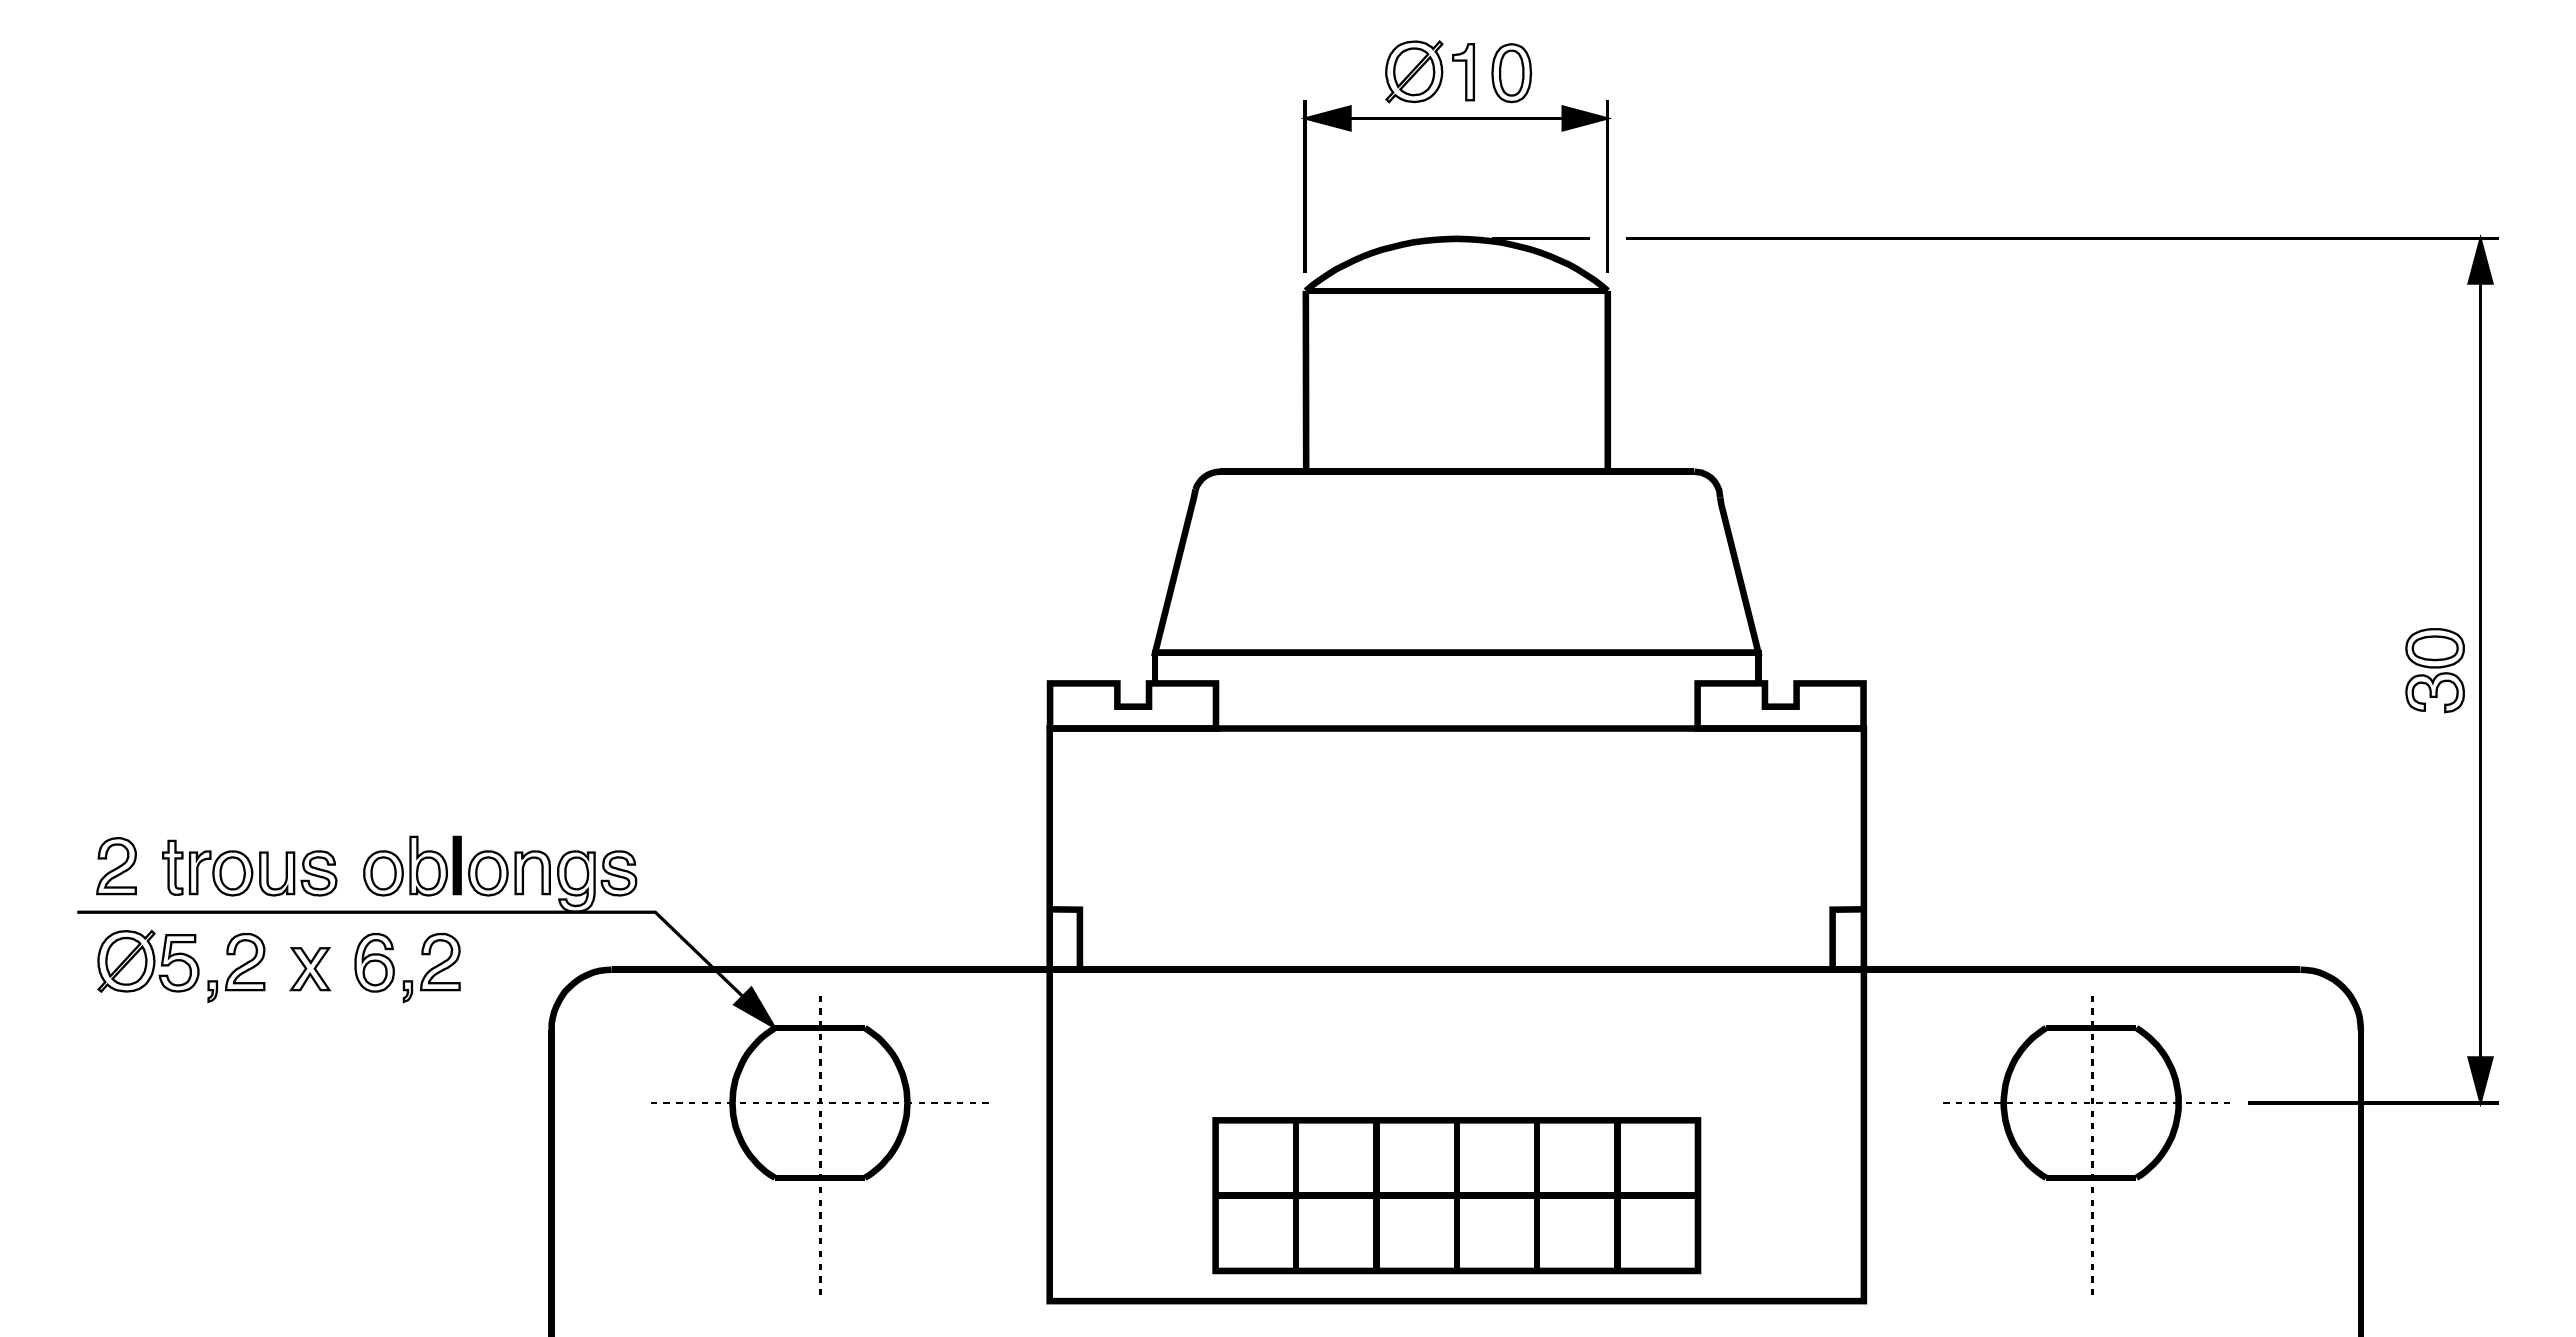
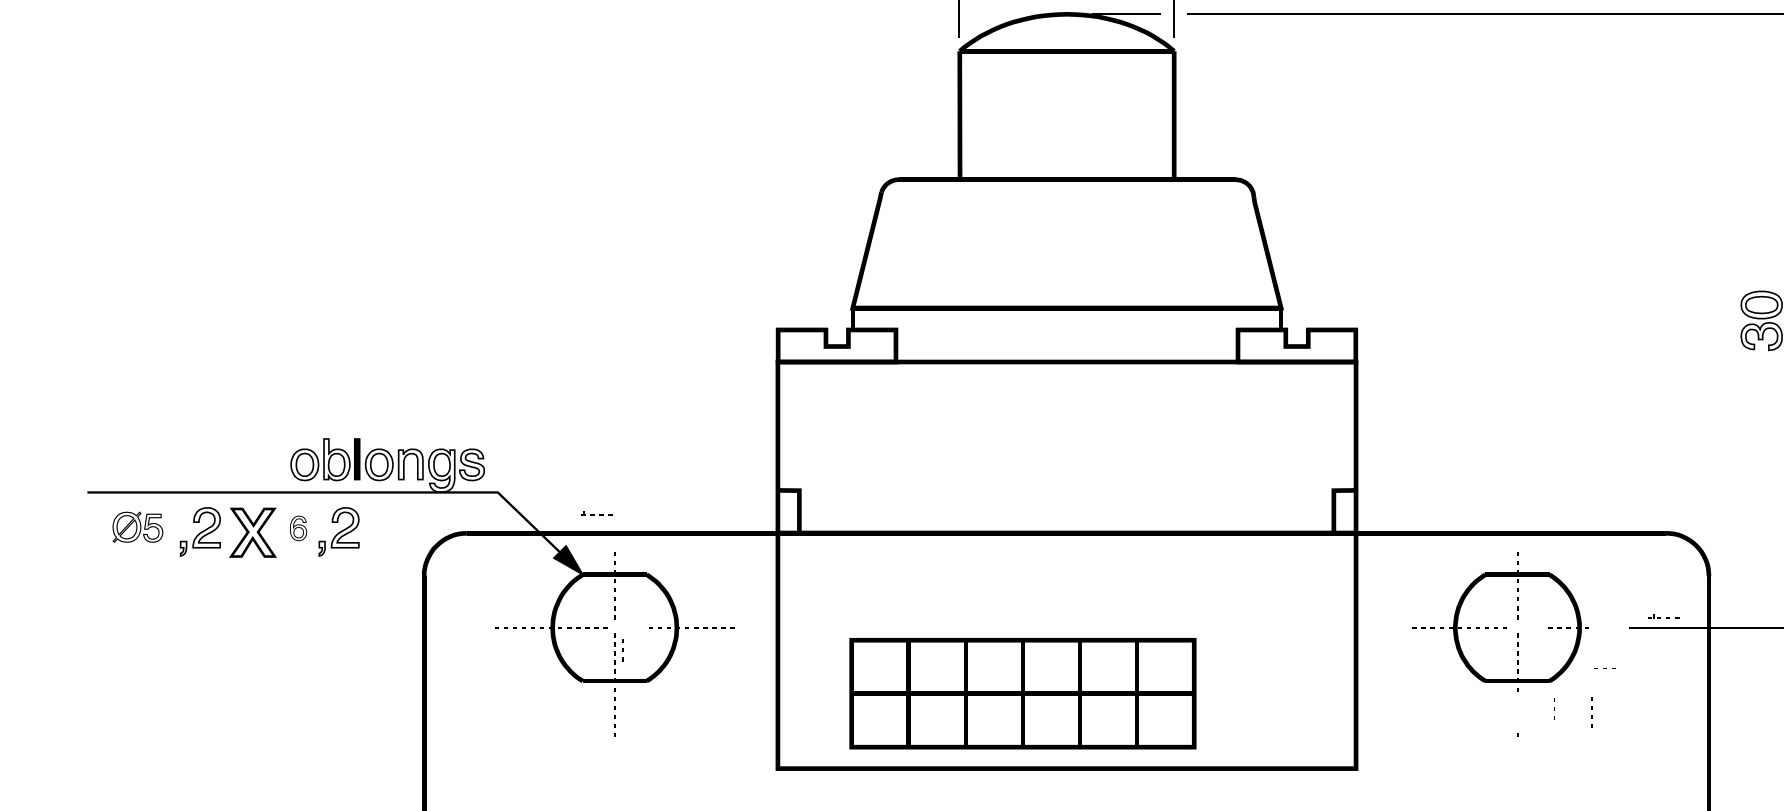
part: (116, 866) -> (115, 459), removed
part: (249, 867) -> (209, 460), removed
part: (148, 960) -> (137, 526), size x0.7
part: (374, 962) -> (298, 528), size x0.6
part: (309, 969) -> (252, 533), size x1.6
part: (838, 1100) -> (596, 513), moved
part: (2105, 1100) -> (1663, 616), moved
line: (2214, 1102) -> (1605, 668), moved
part: (1456, 1195) -> (1022, 693), moved
part: (2092, 1221) -> (1592, 712), moved
line: (820, 1279) -> (622, 650), moved
line: (2092, 1279) -> (1554, 709), moved

